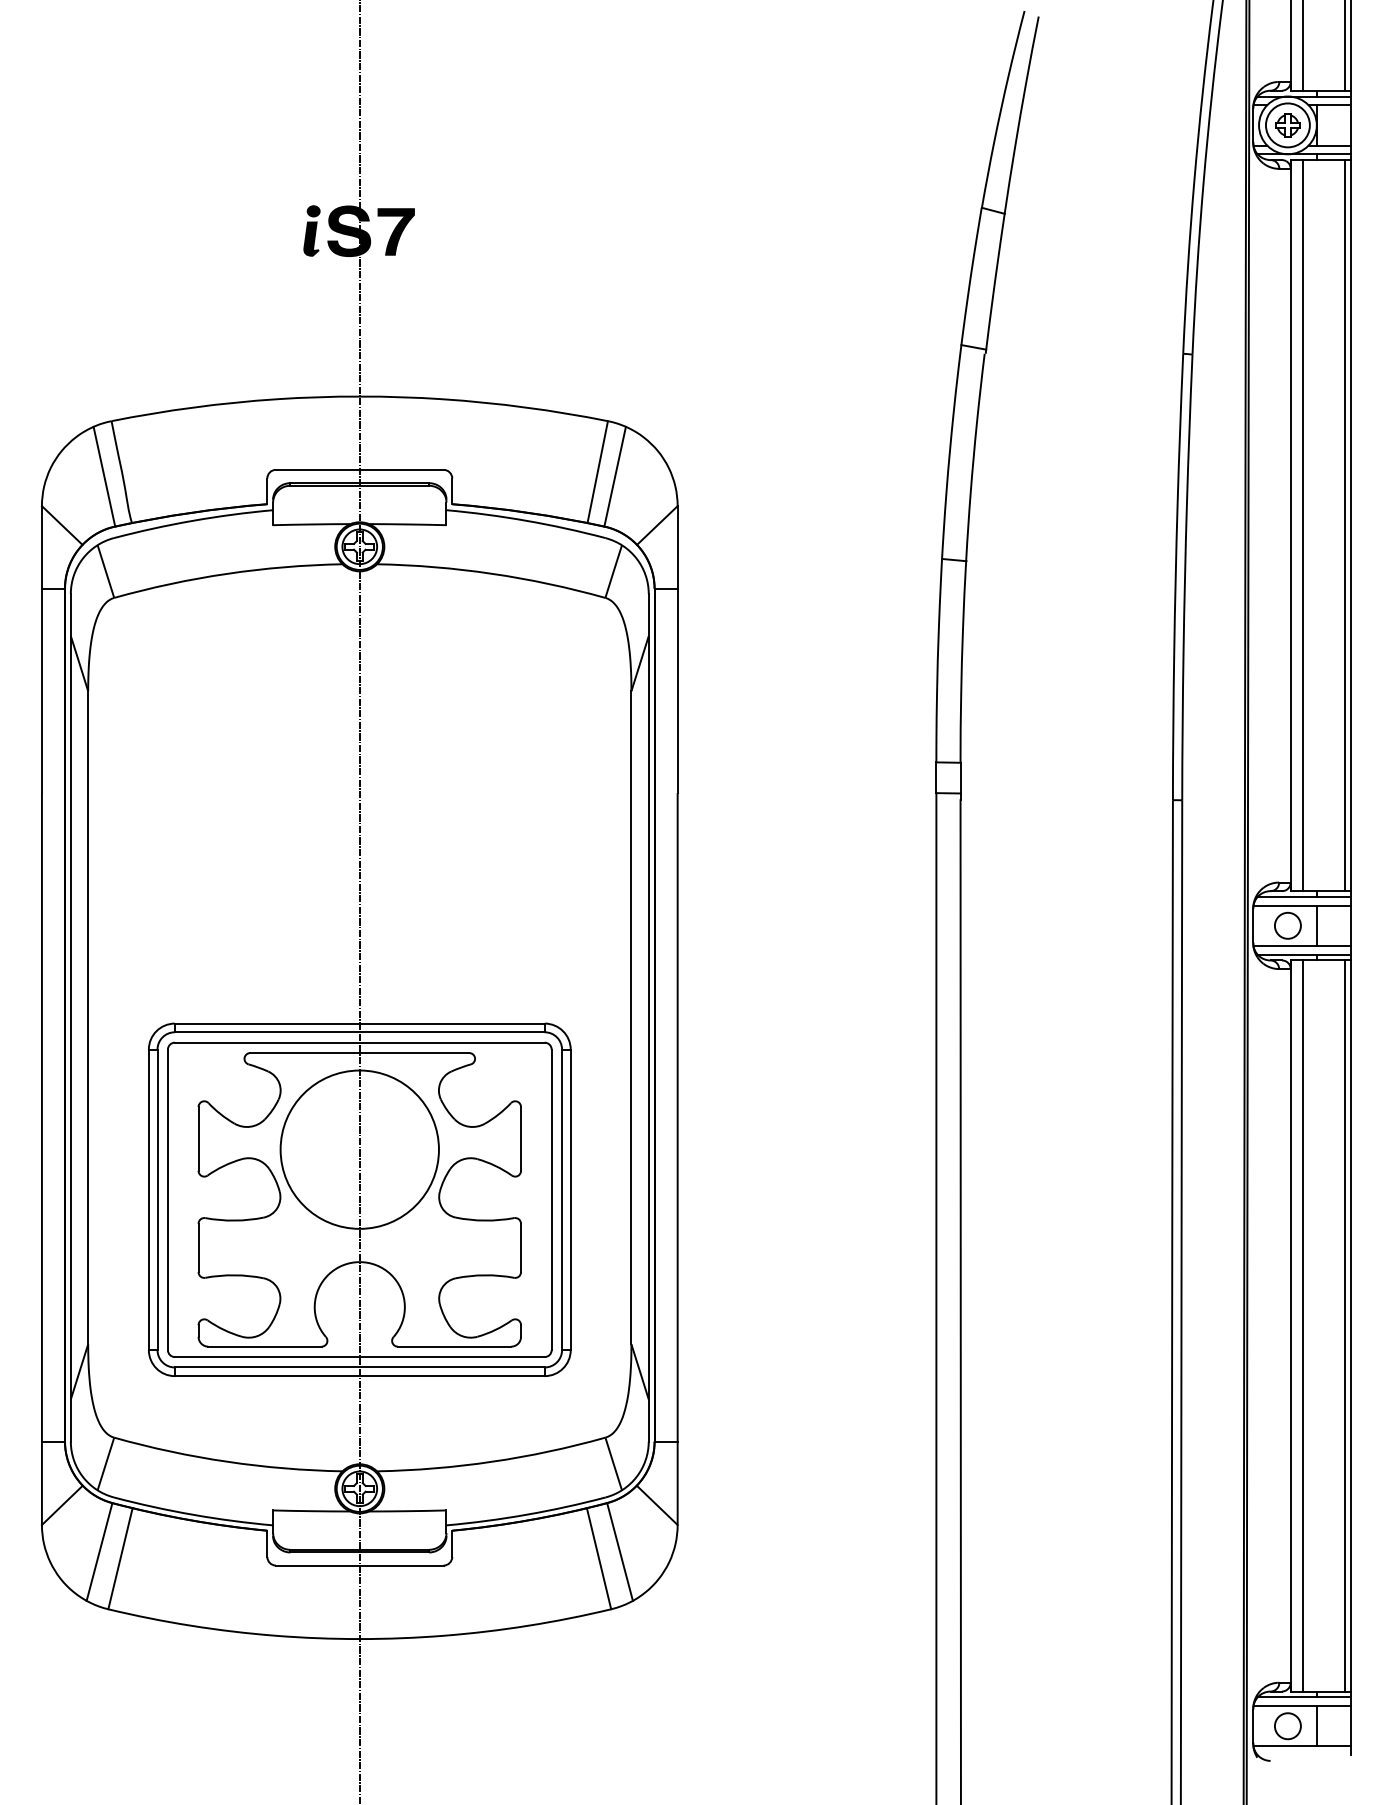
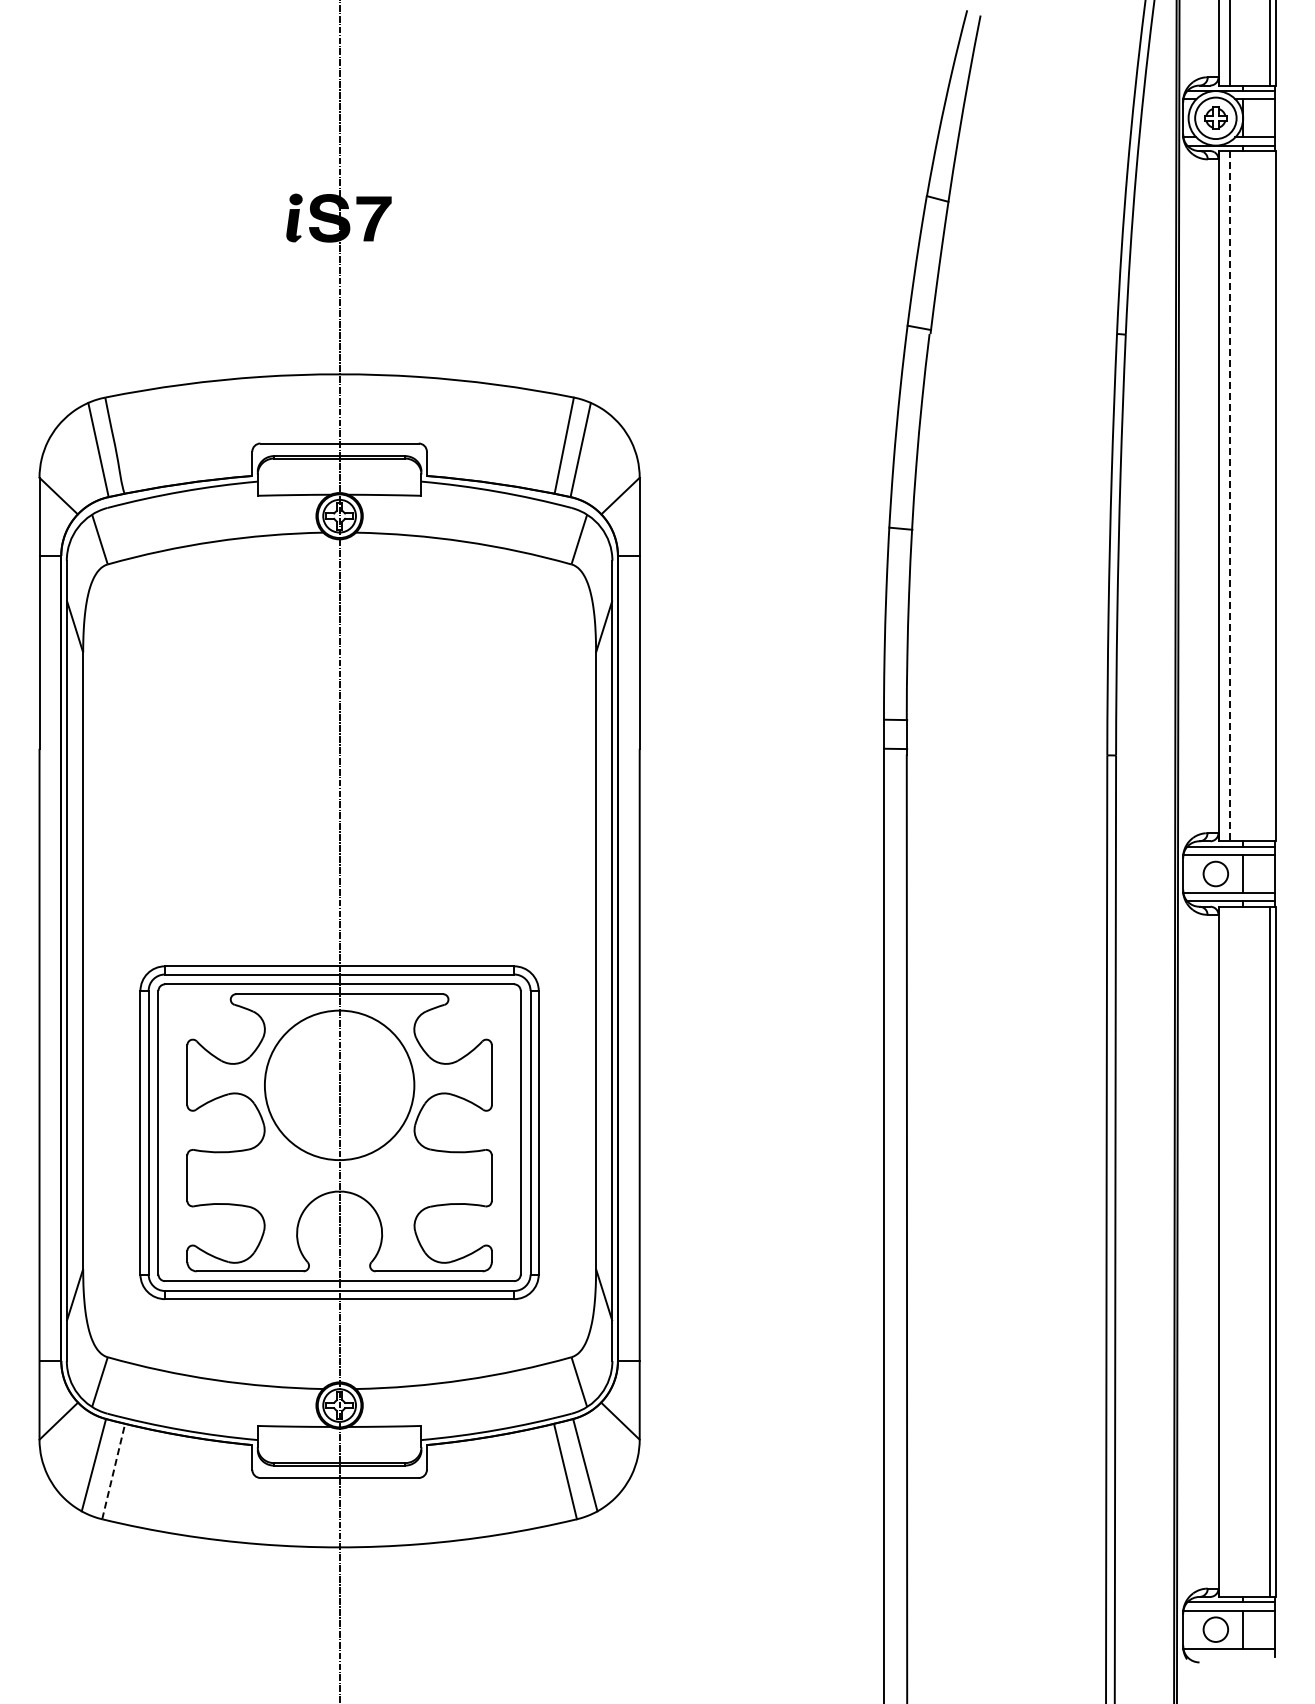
line: (1303, 525) -> (1230, 496), solid -> dashed
line: (1345, 525) -> (1270, 496), removed
line: (1303, 1325) -> (1230, 1251), removed
line: (120, 1558) -> (113, 1471), solid -> dashed

